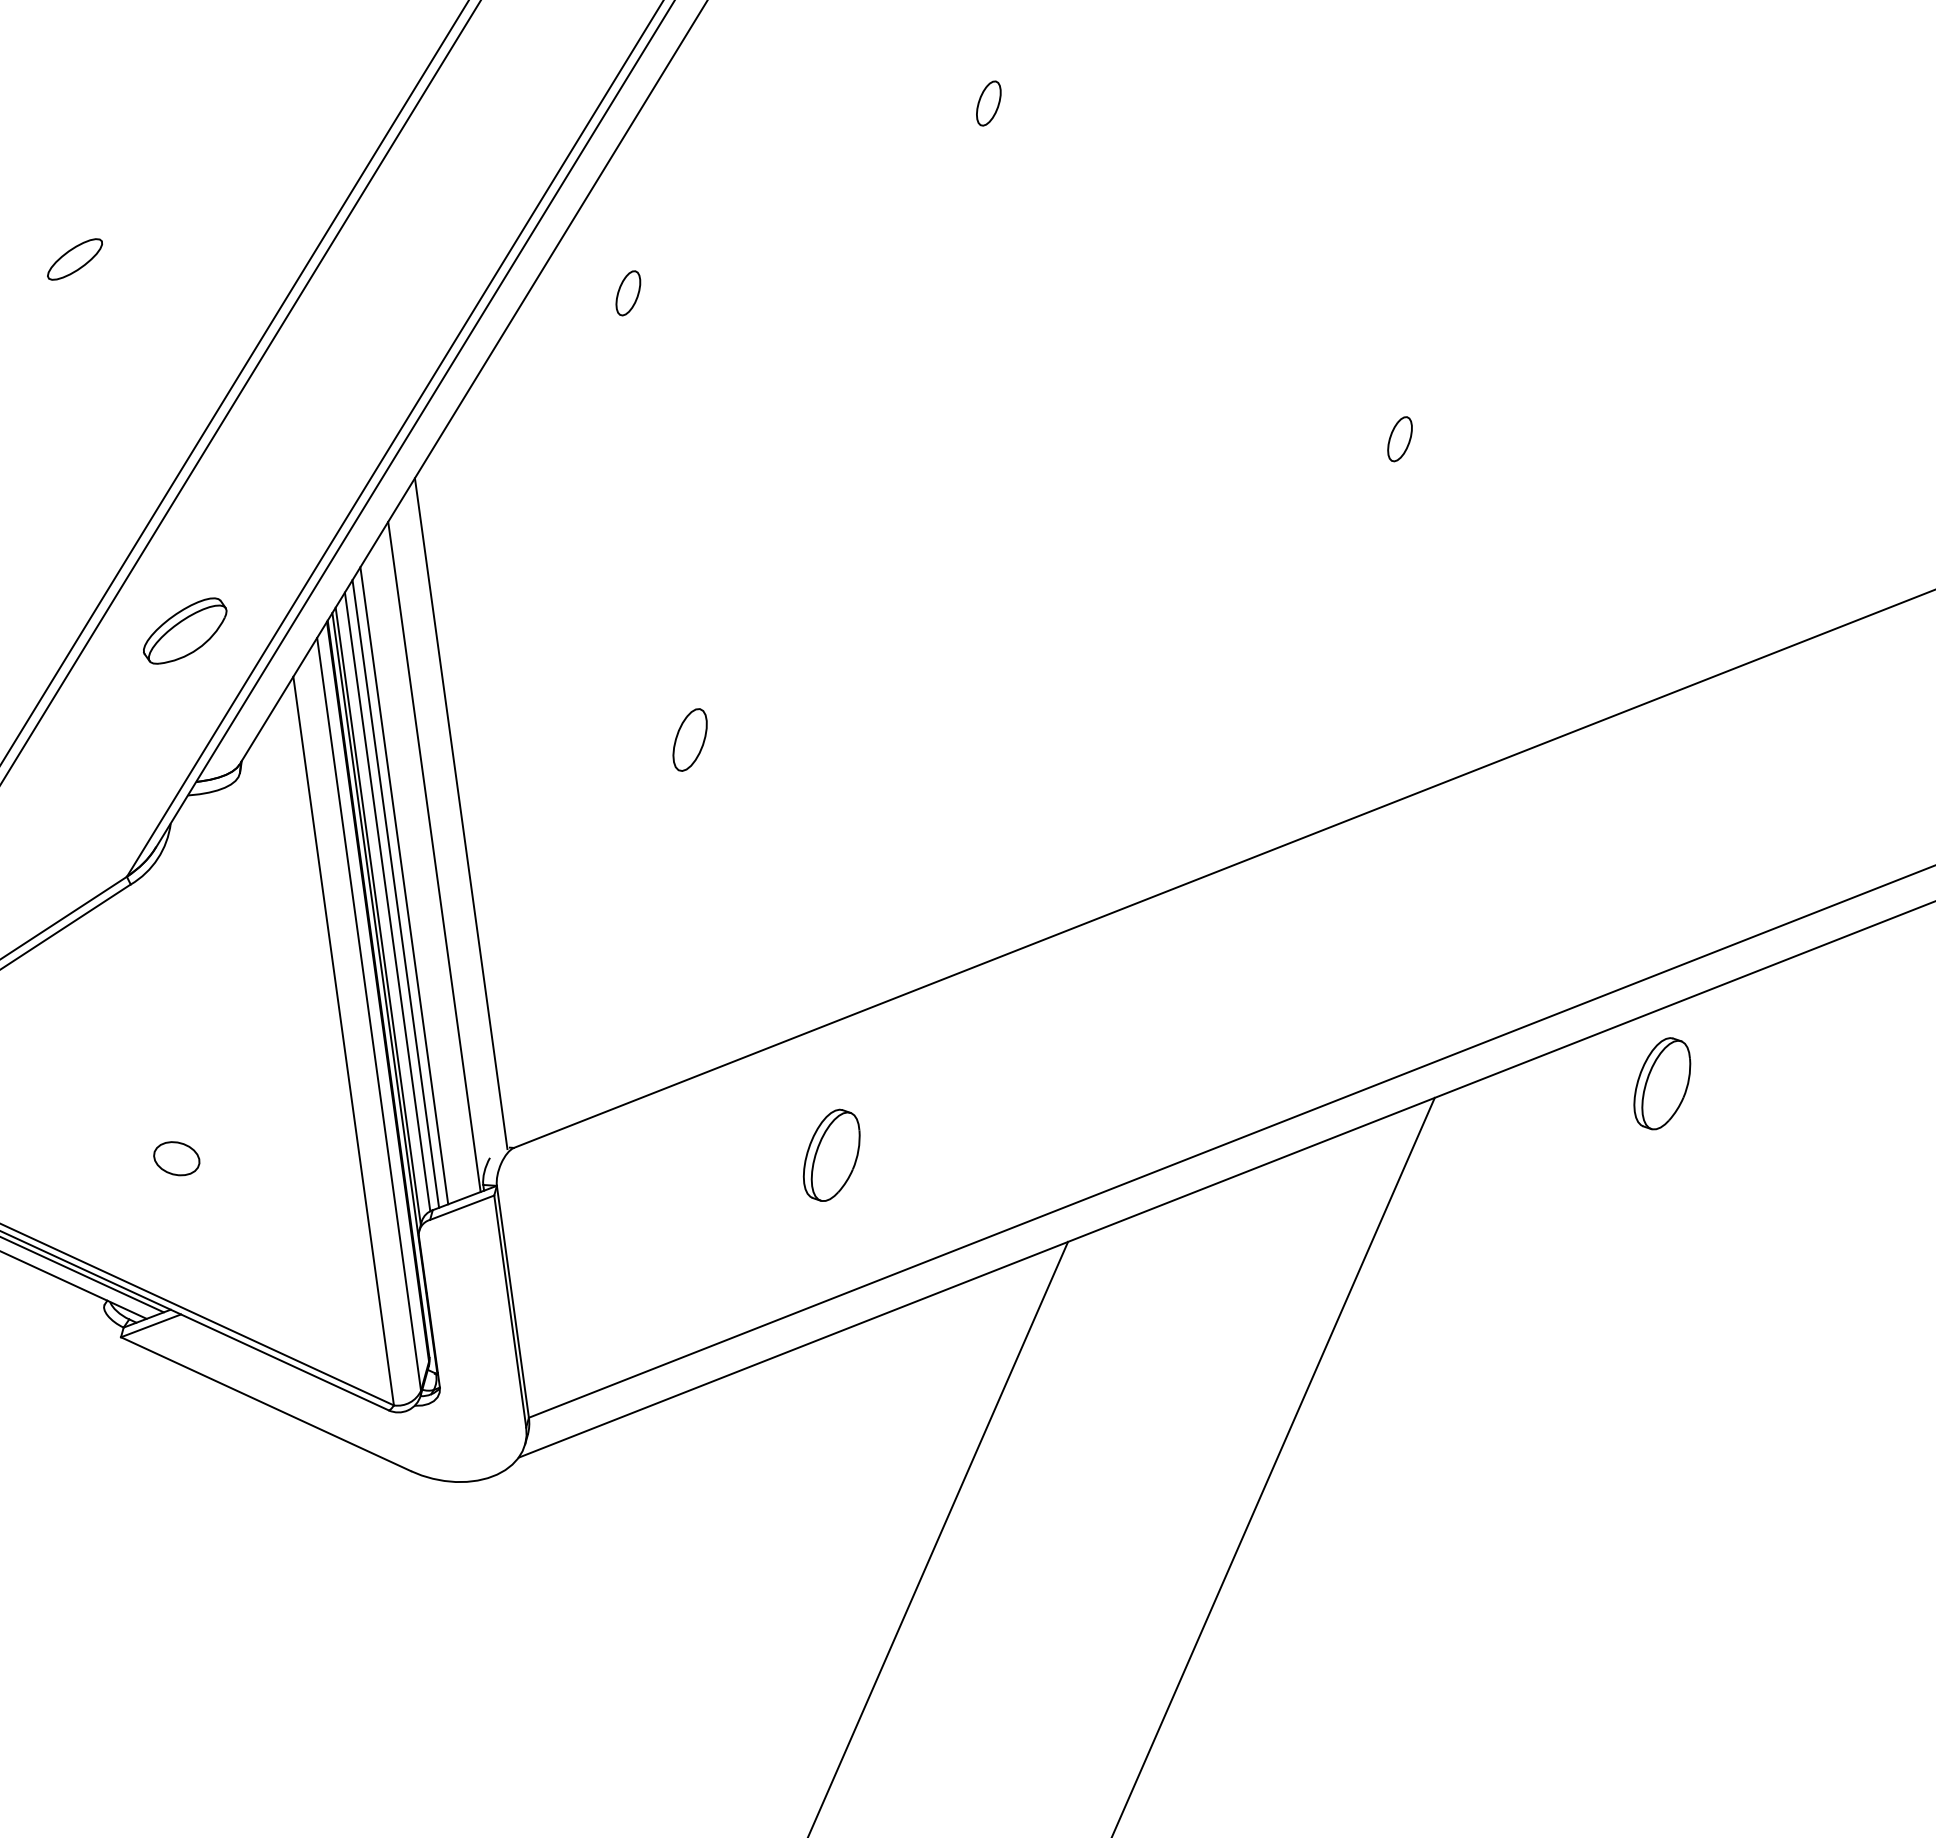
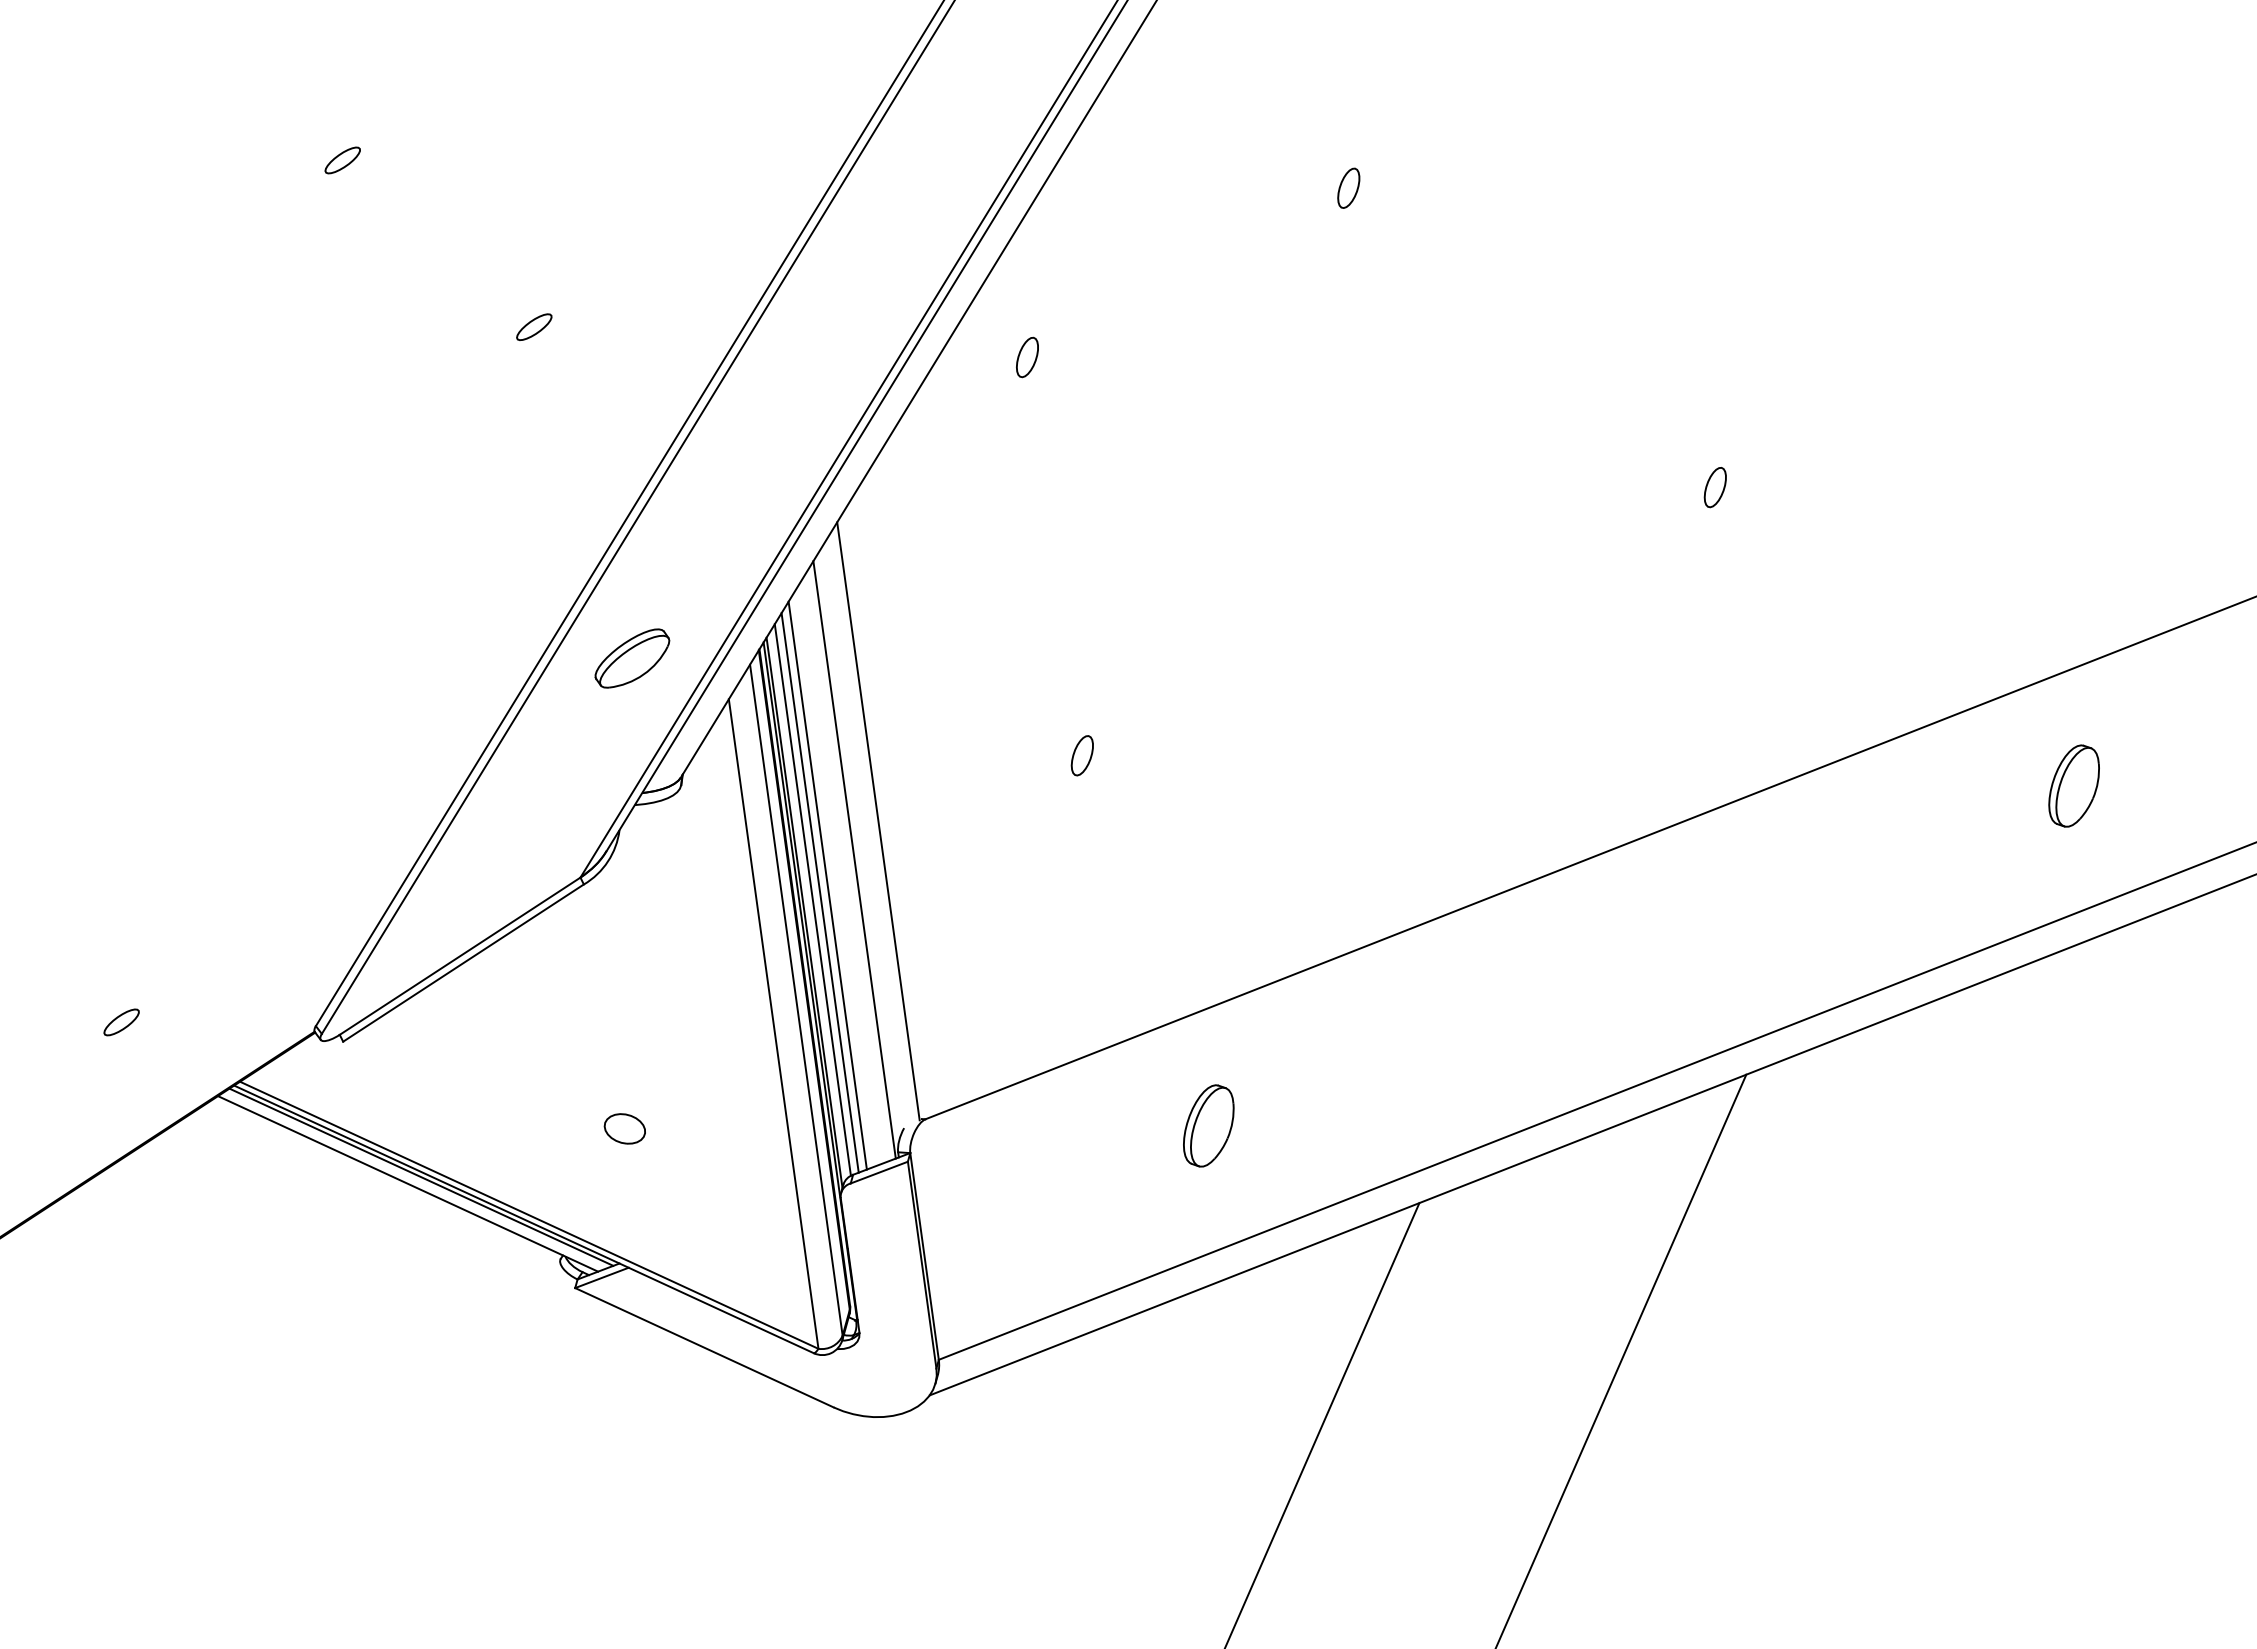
part: (75, 258) -> (534, 326), size x0.71
part: (688, 739) -> (1081, 755), size x0.71
part: (1661, 1083) -> (2073, 785), moved

